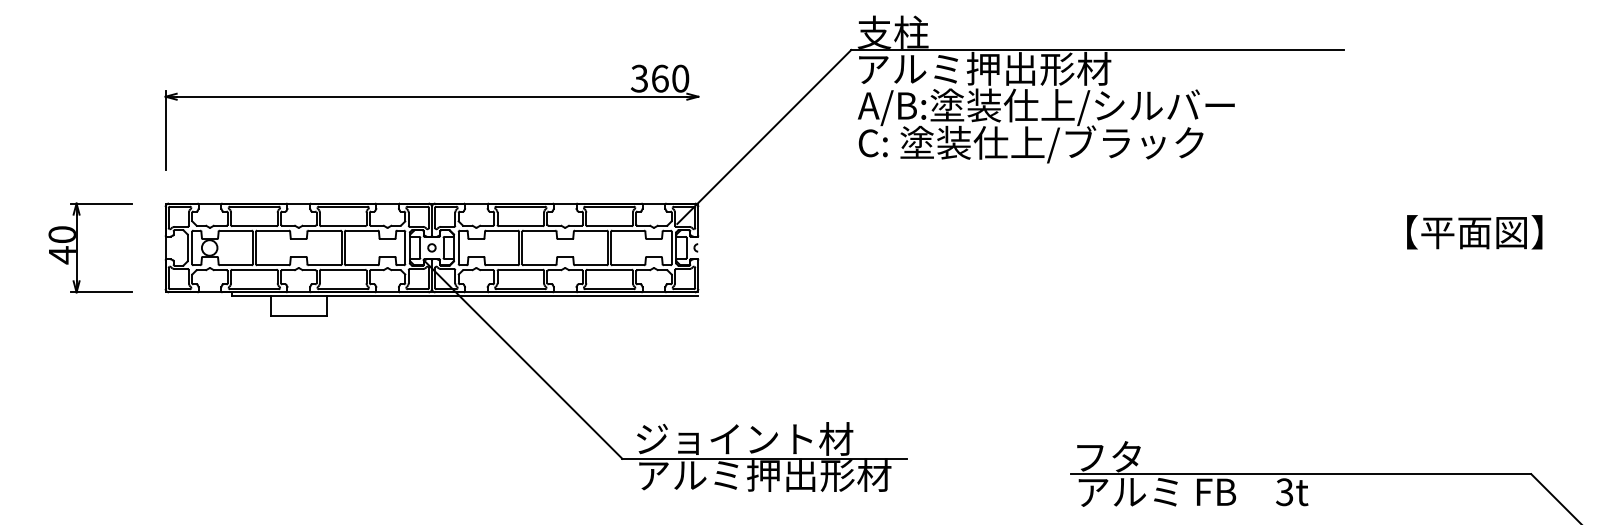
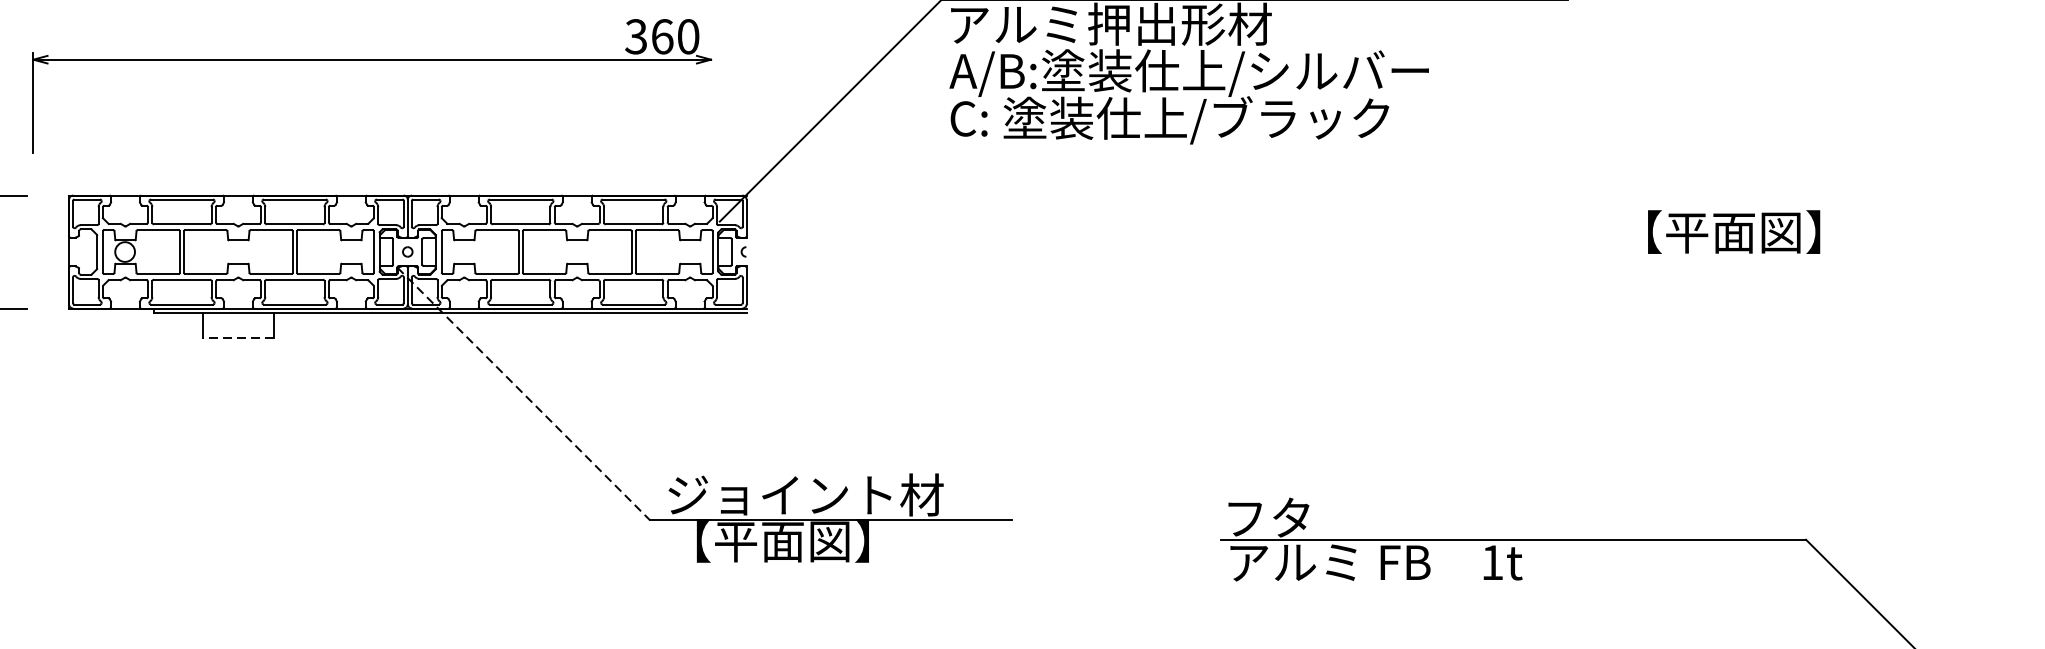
part: (431, 97) -> (371, 60), moved
line: (298, 315) -> (238, 337), solid -> dashed
line: (523, 359) -> (524, 393), solid -> dashed
text: (765, 474) -> (832, 540), アルミ押出形材 -> 【平面図】
text: (1284, 492) -> (1492, 563), 3t -> 1t

